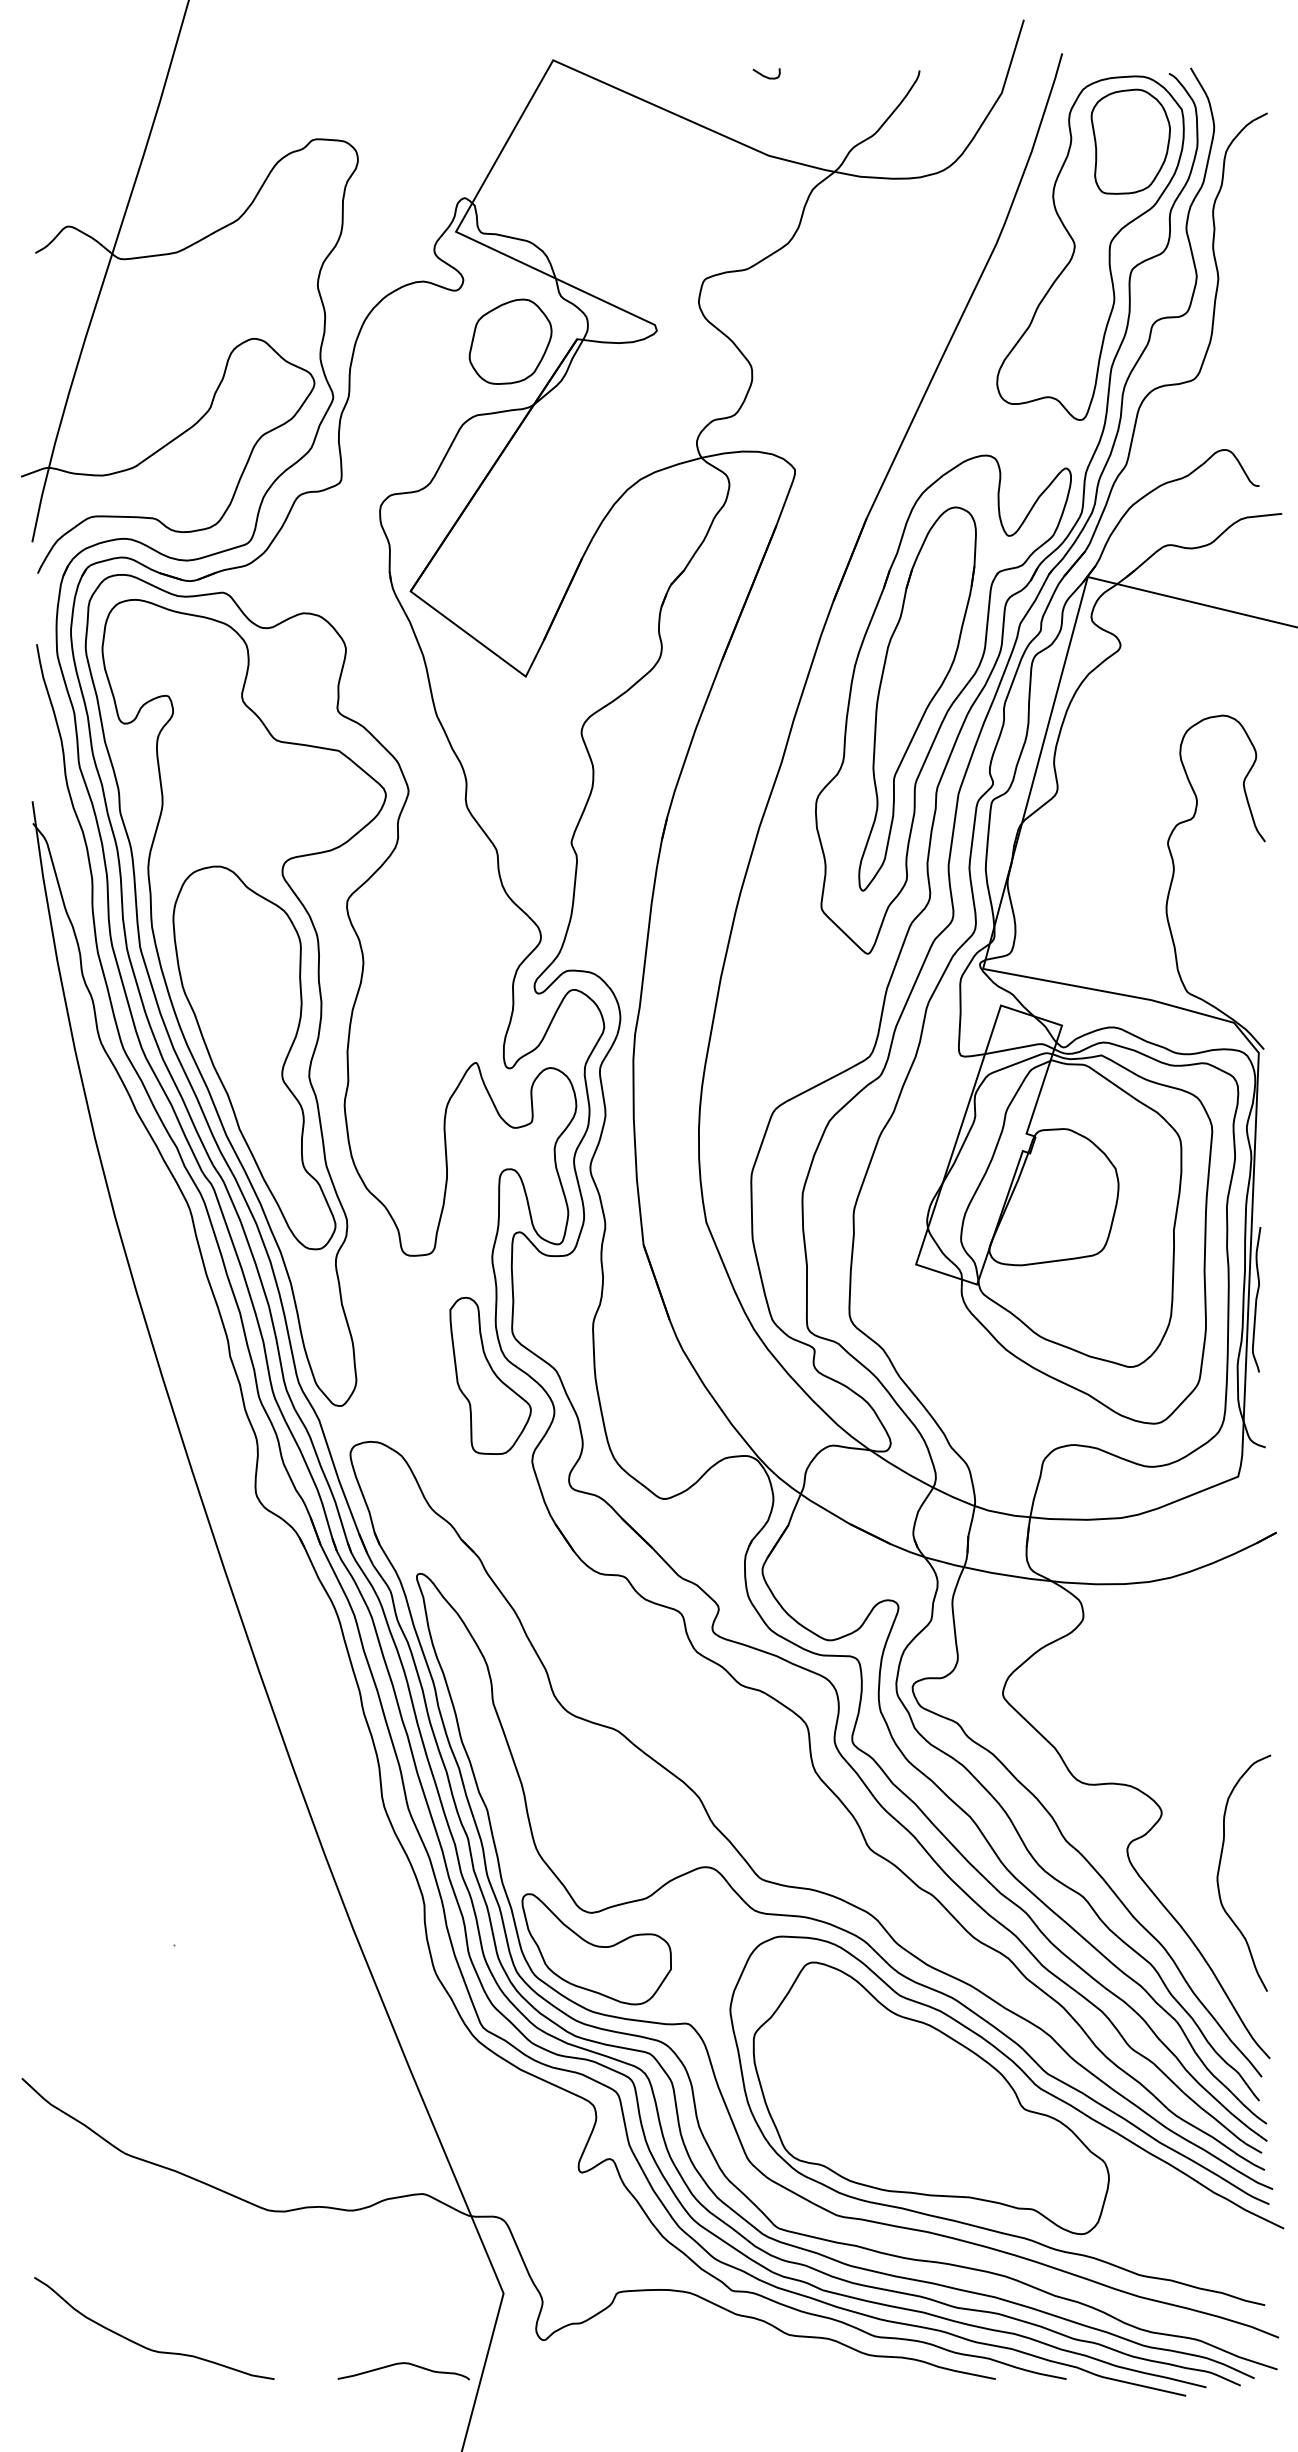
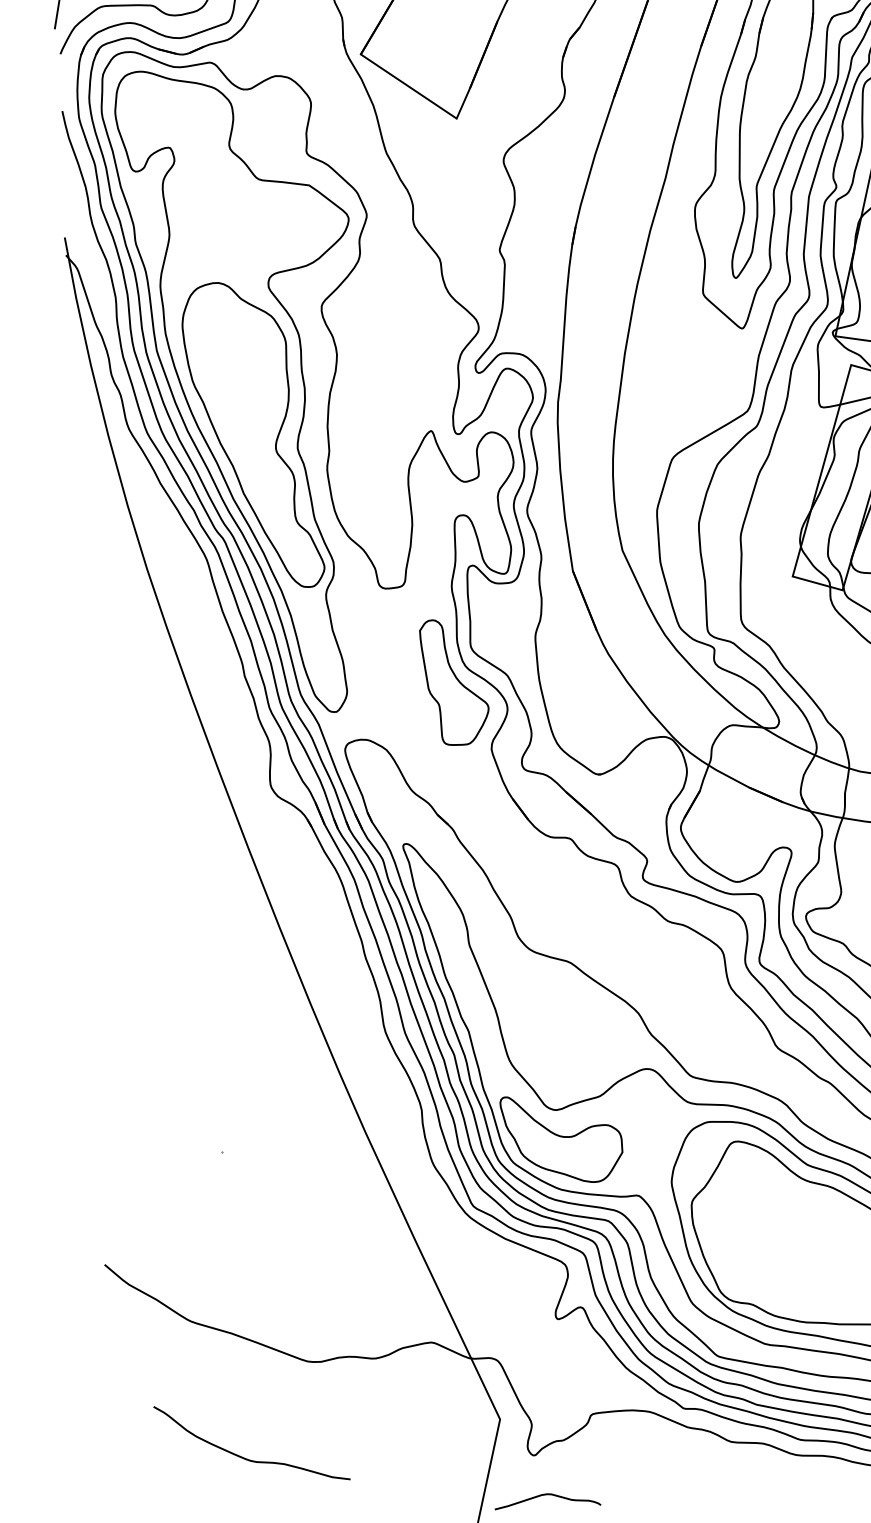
curve: (145, 2346) -> (245, 1458), moved
curve: (402, 2364) -> (546, 1495), moved

